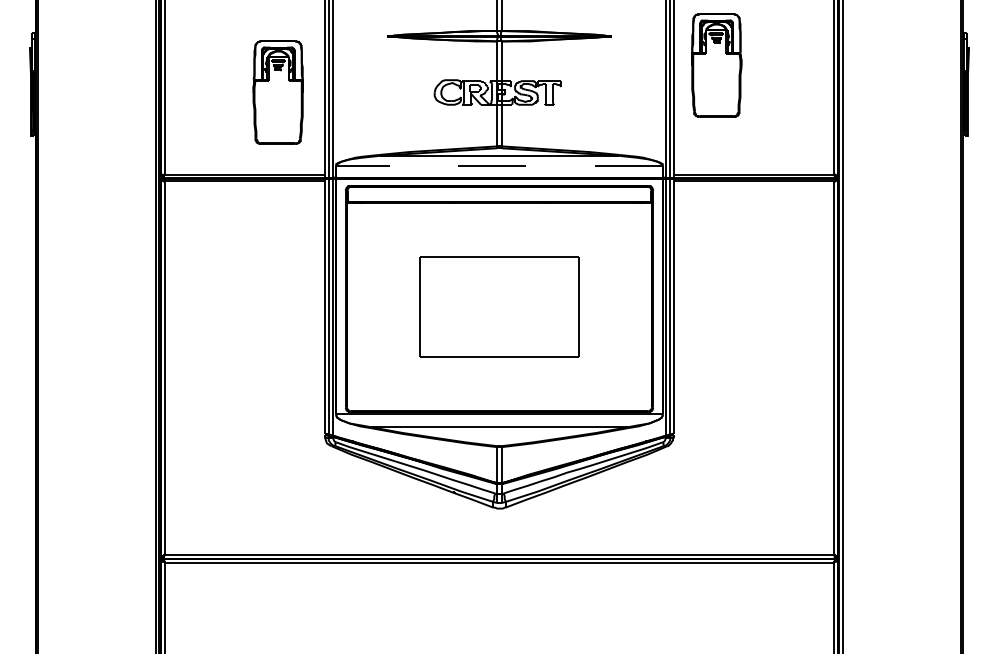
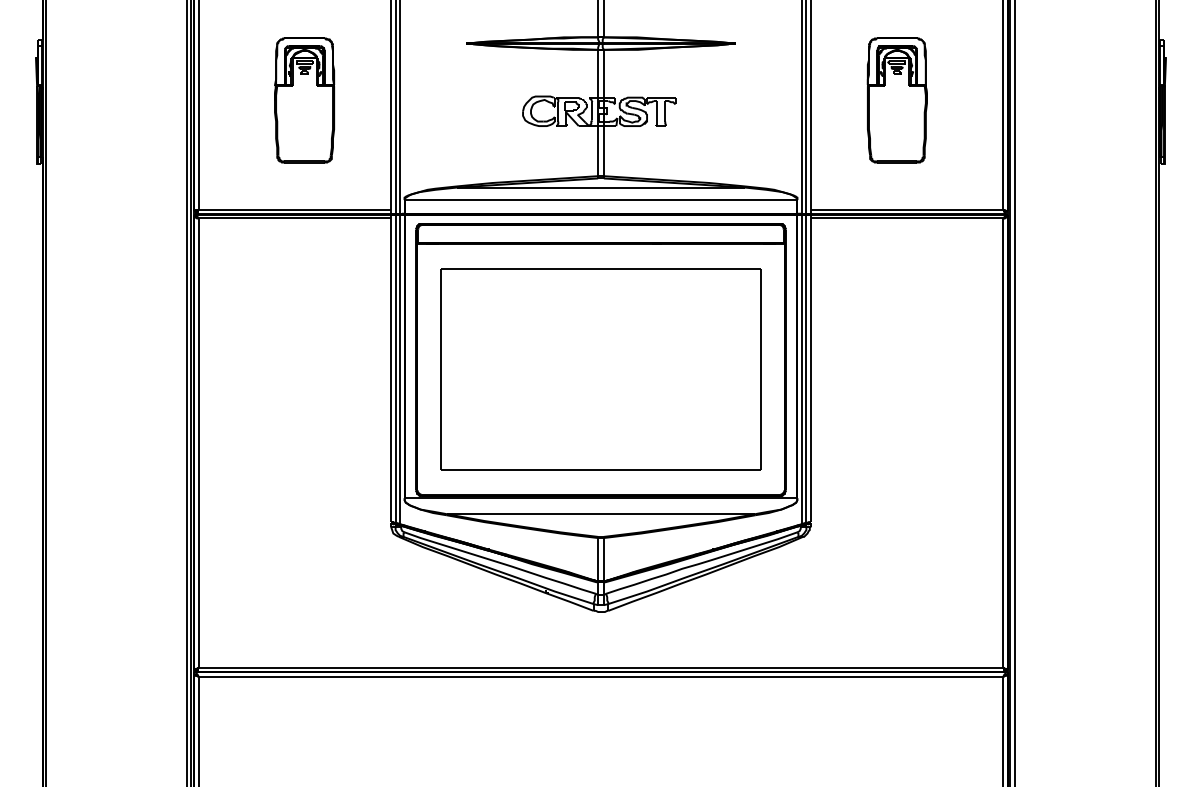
part: (716, 65) -> (897, 100), moved
part: (277, 92) -> (303, 100), moved
line: (499, 166) -> (601, 200), dashed -> solid
part: (499, 306) -> (601, 368), size x1.67

